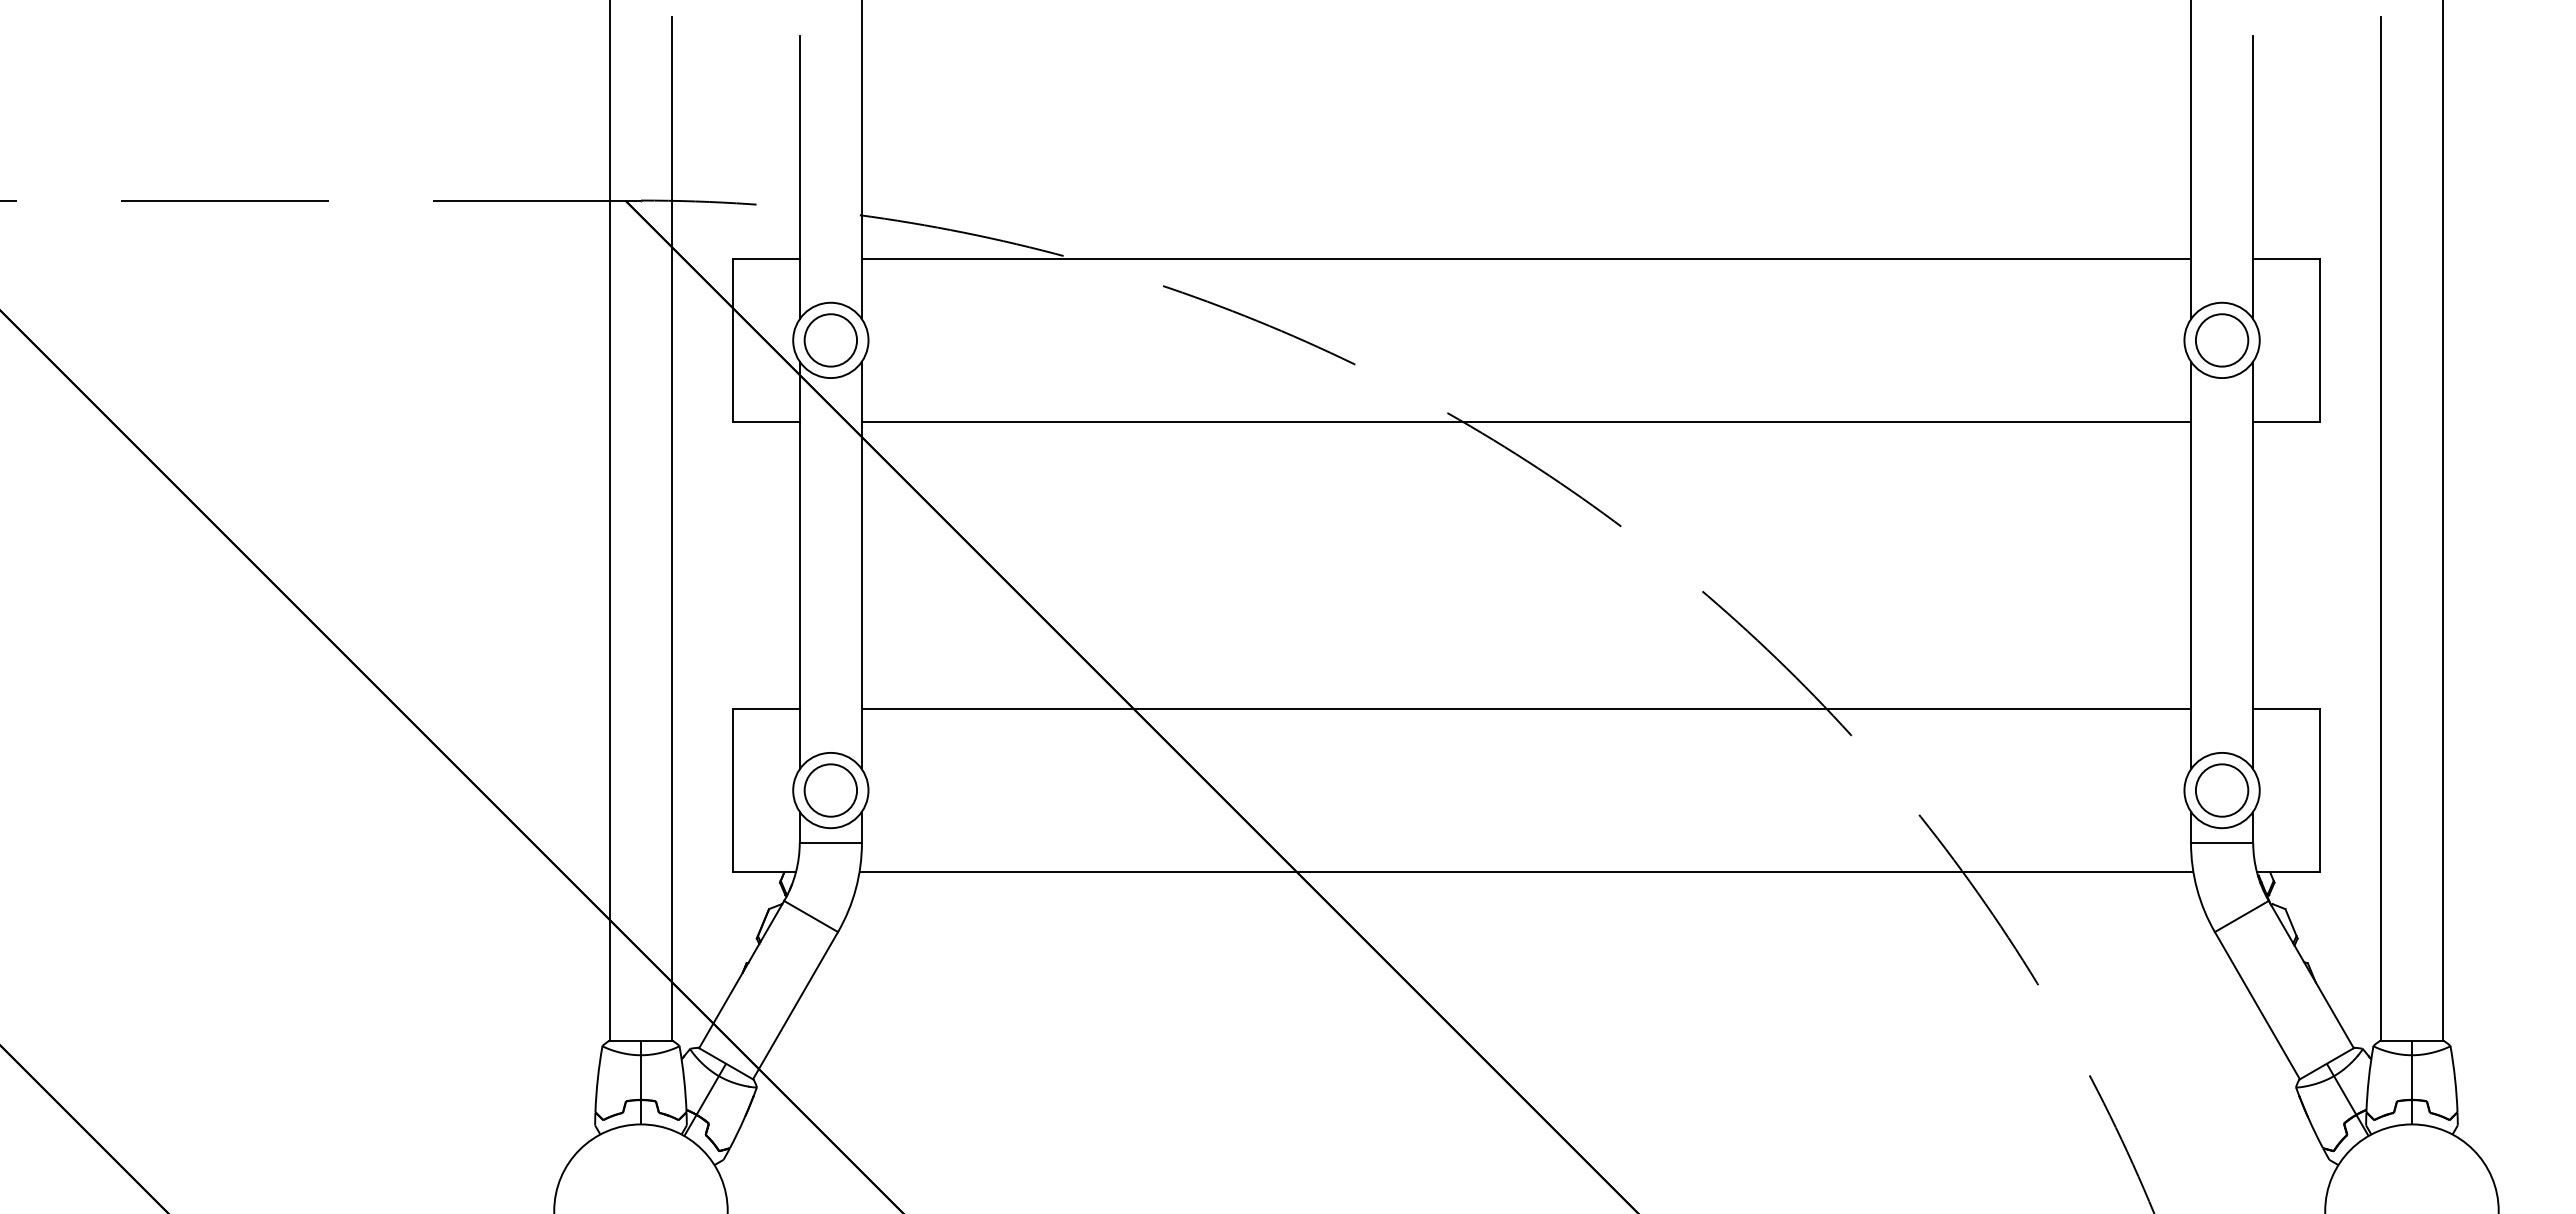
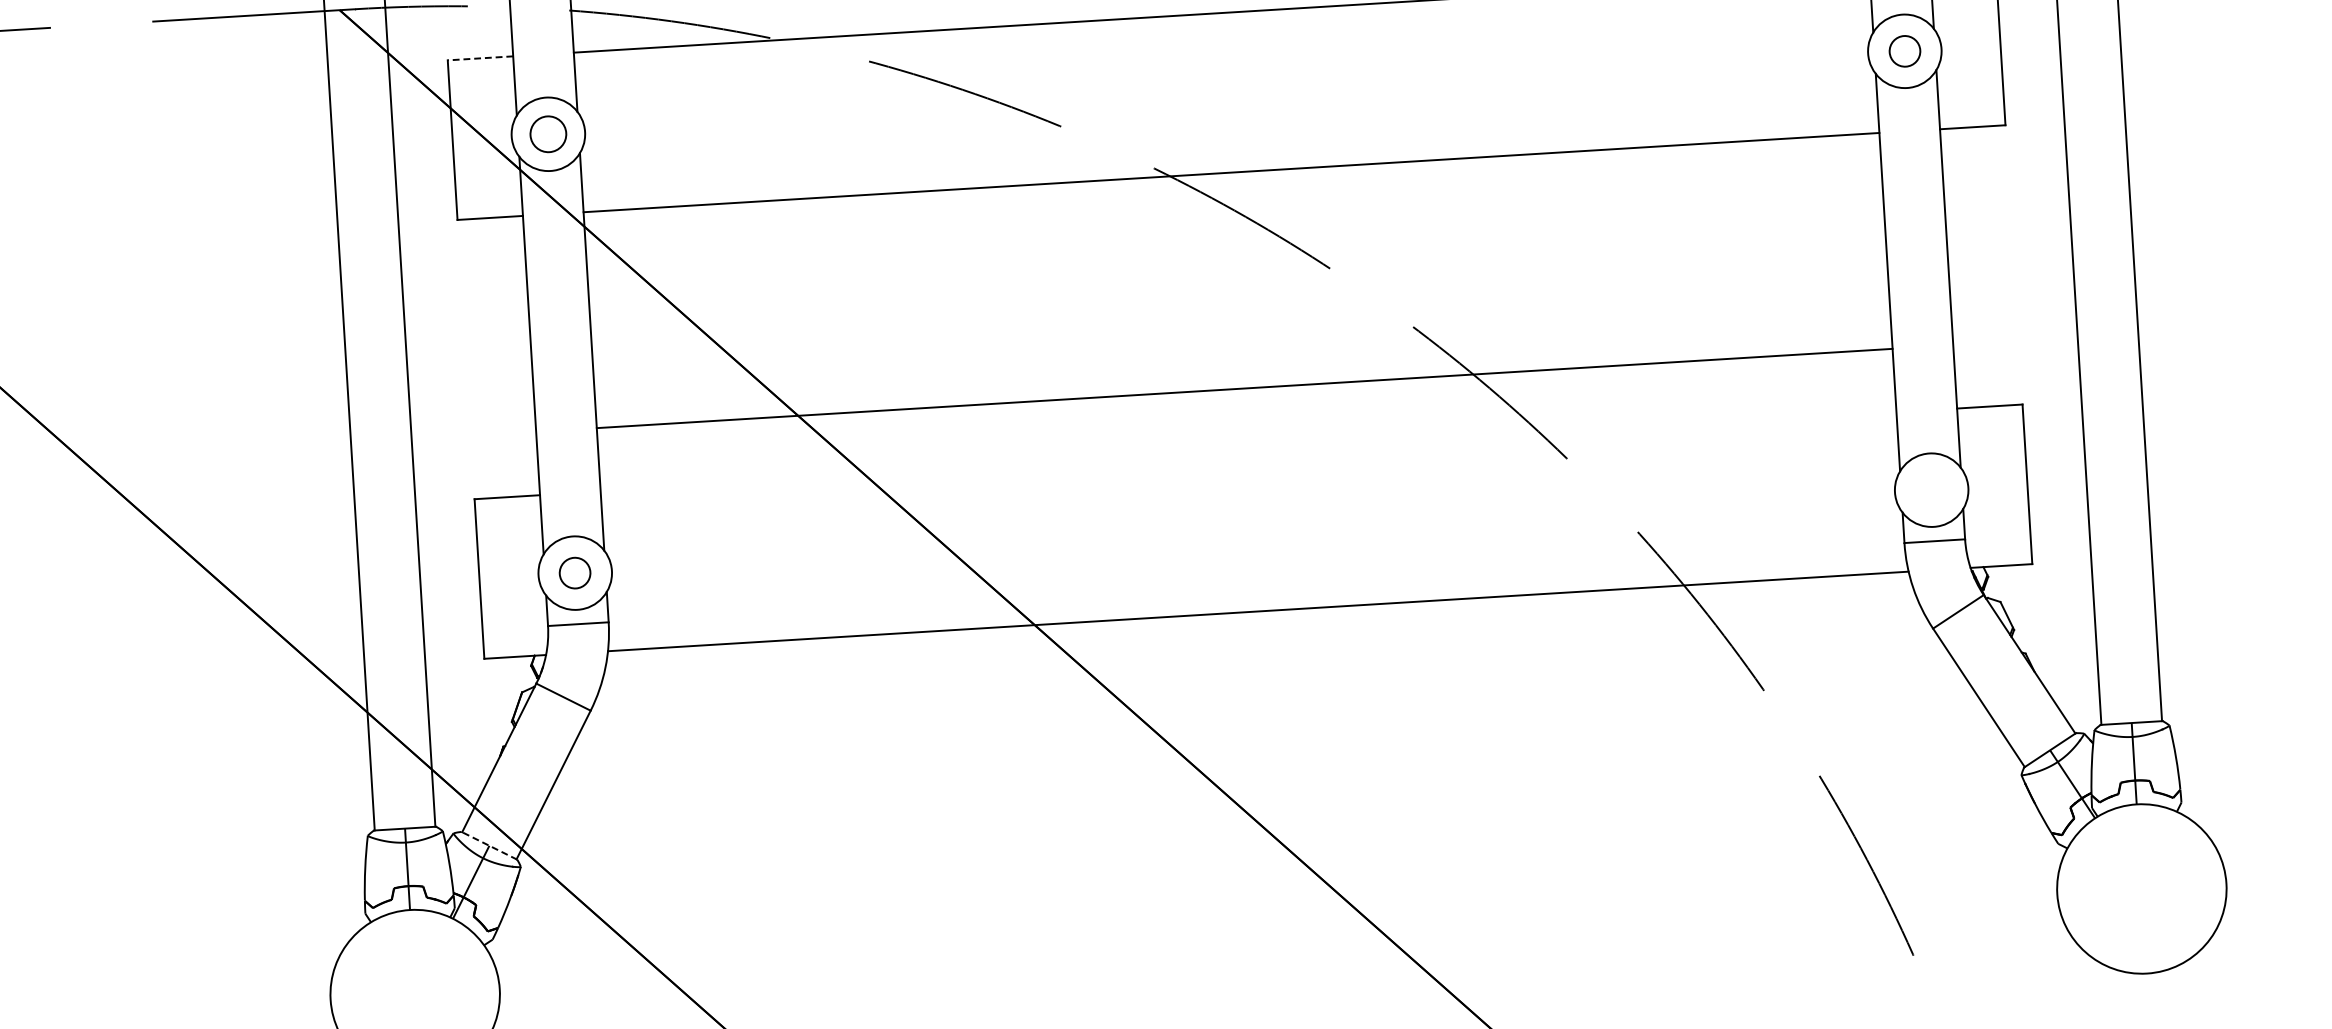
line: (766, 258) -> (480, 58), solid -> dashed
circle: (830, 340) -> (548, 134), size x0.7
circle: (2222, 340) -> (1905, 51), size x0.6
line: (1526, 708) -> (1244, 388), moved
circle: (830, 790) -> (574, 573), size x0.6
circle: (2222, 790) -> (1932, 490), removed
line: (726, 1063) -> (489, 845), solid -> dashed

